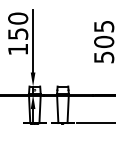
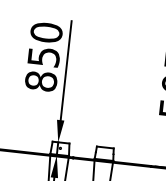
text: (18, 49) -> (41, 81), 150 -> 850

